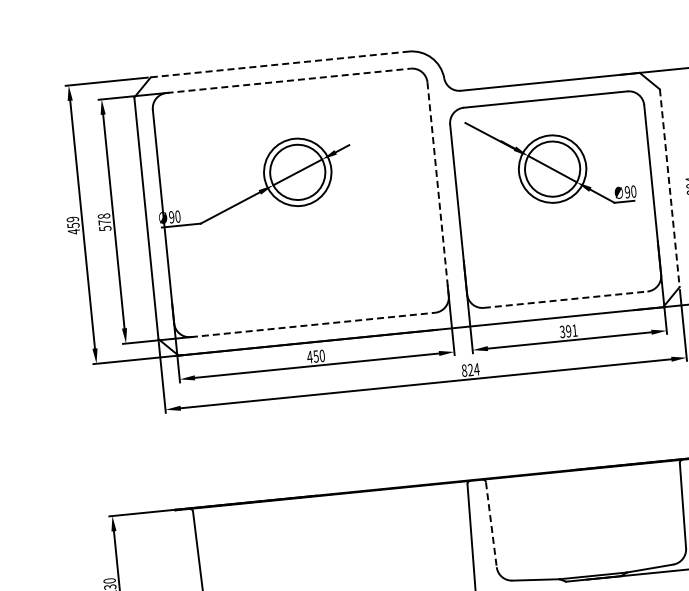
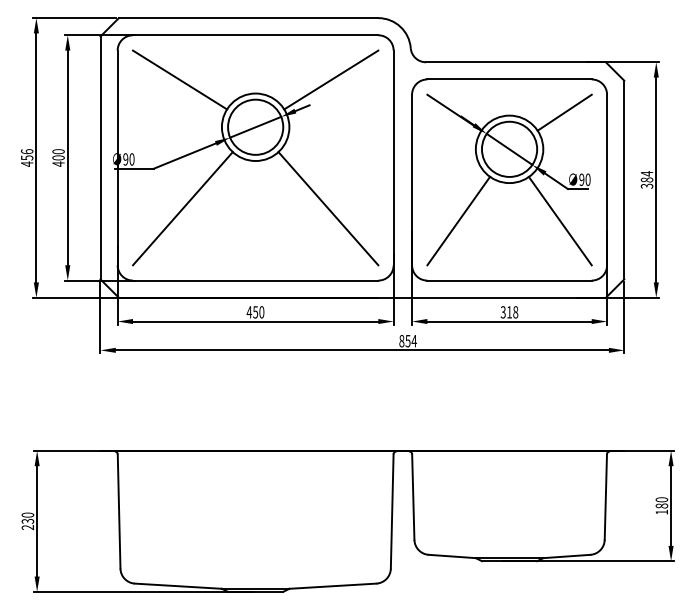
line: (279, 64) -> (248, 18), dashed -> solid
line: (288, 81) -> (255, 35), dashed -> solid
line: (368, 117) -> (331, 79), added
line: (603, 127) -> (564, 112), added
line: (218, 132) -> (180, 79), added
line: (670, 188) -> (624, 180), dashed -> solid
line: (438, 189) -> (393, 158), dashed -> solid
text: (73, 219) -> (27, 151), 459 -> 456
text: (104, 222) -> (58, 157), 578 -> 400
line: (609, 234) -> (559, 220), added
line: (508, 244) -> (458, 220), added
line: (378, 245) -> (328, 208), added
line: (233, 260) -> (182, 208), added
line: (566, 299) -> (510, 280), dashed -> solid
line: (312, 324) -> (255, 280), dashed -> solid
text: (571, 331) -> (512, 312), 391 -> 318
text: (470, 369) -> (407, 340), 824 -> 854
line: (491, 525) -> (413, 497), dashed -> solid

